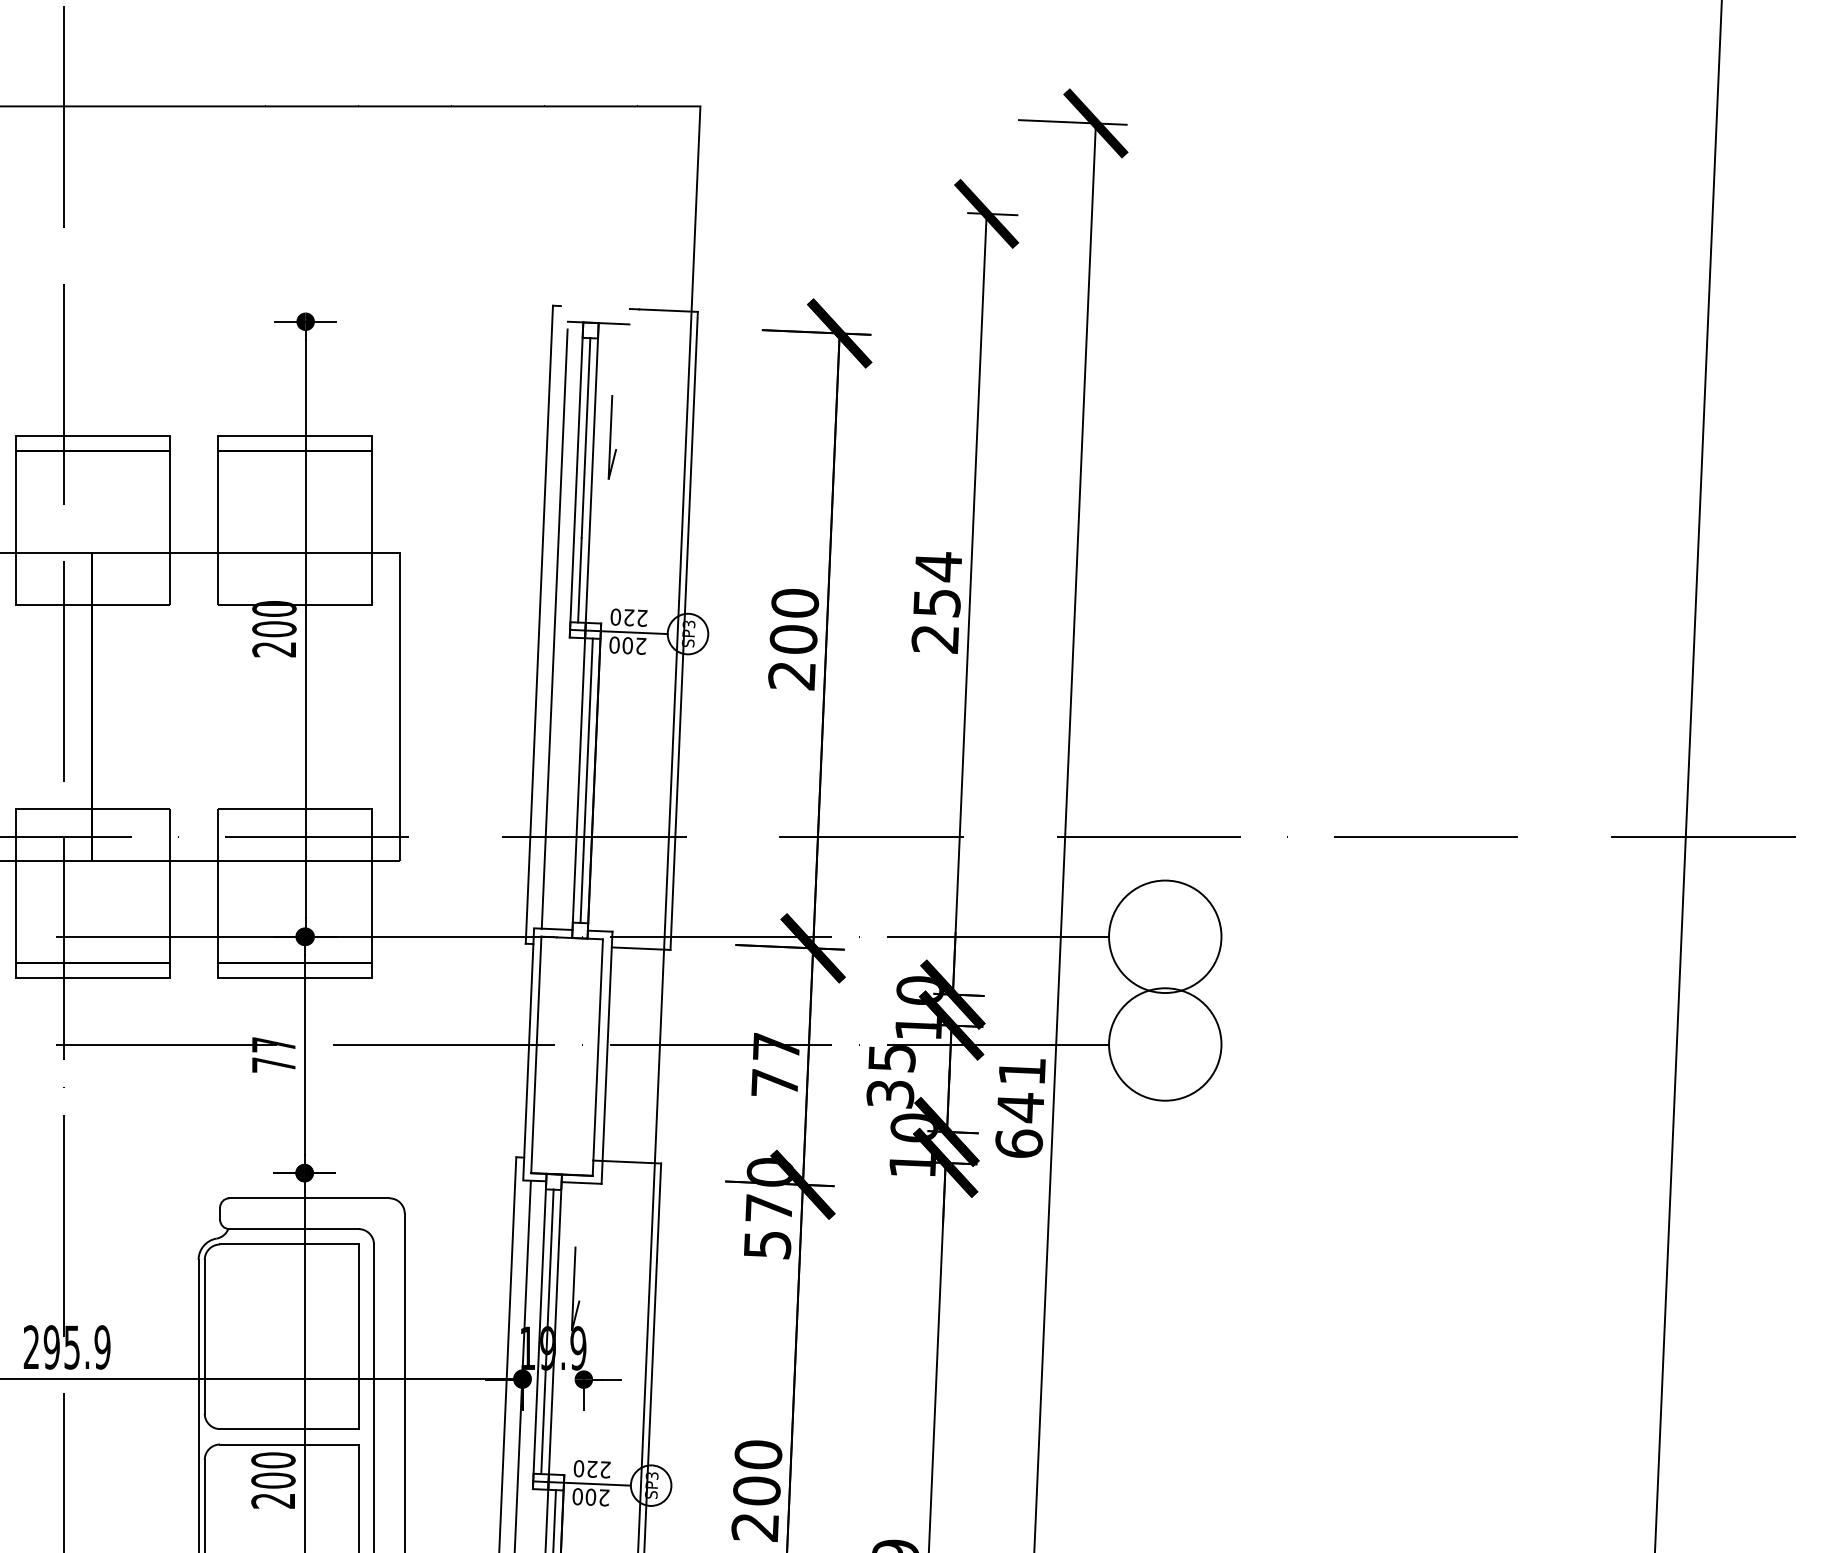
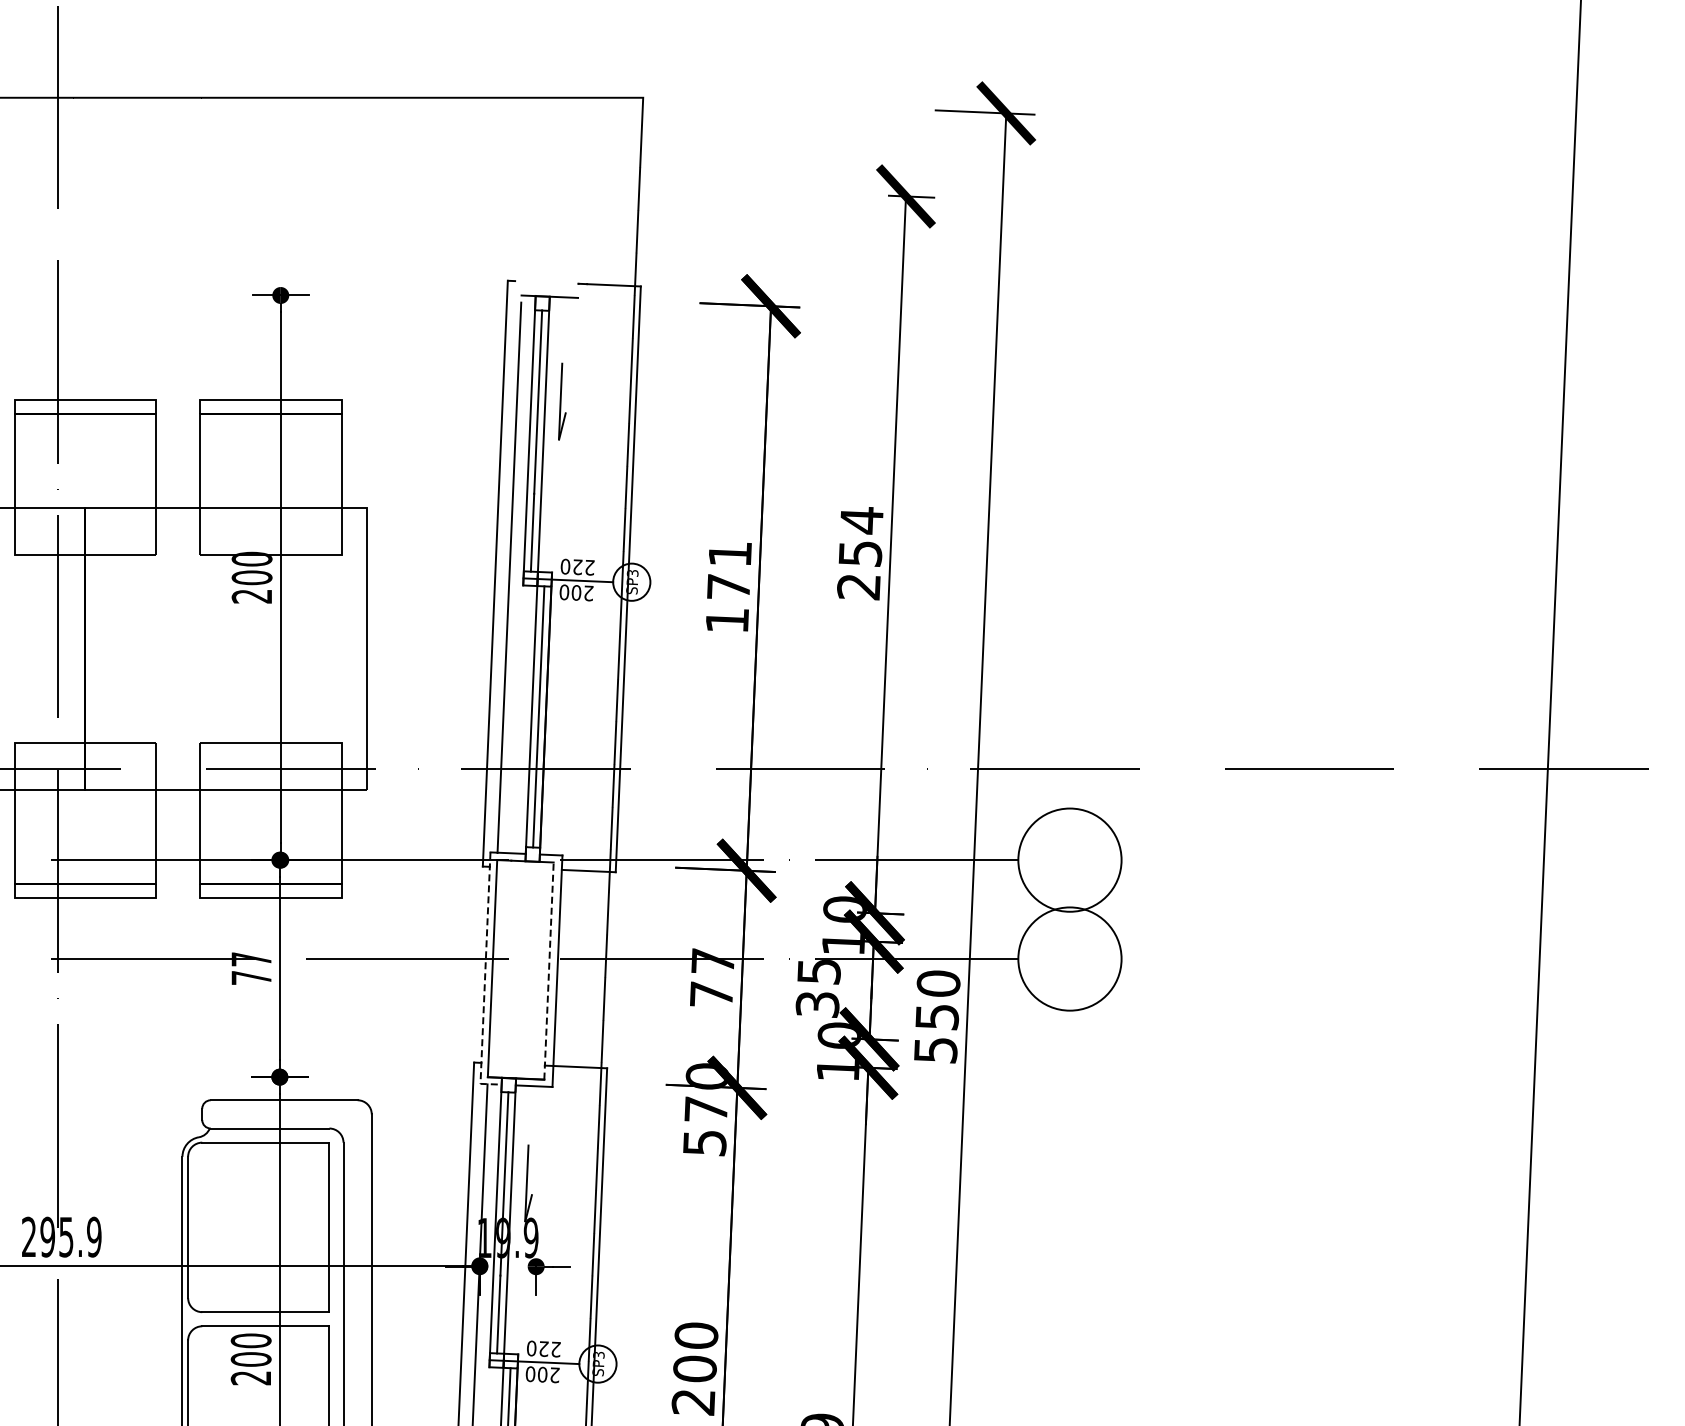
text: (793, 639) -> (728, 587), 200 -> 171
line: (598, 1058) -> (549, 971), solid -> dashed
line: (527, 1067) -> (484, 980), solid -> dashed
text: (1020, 1107) -> (937, 1016), 641 -> 550

